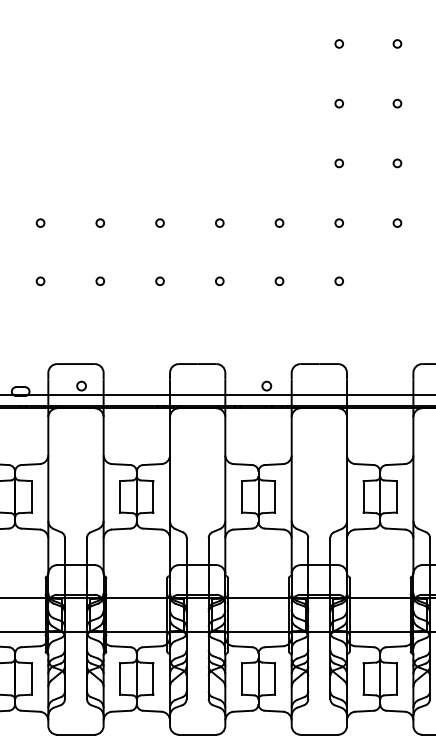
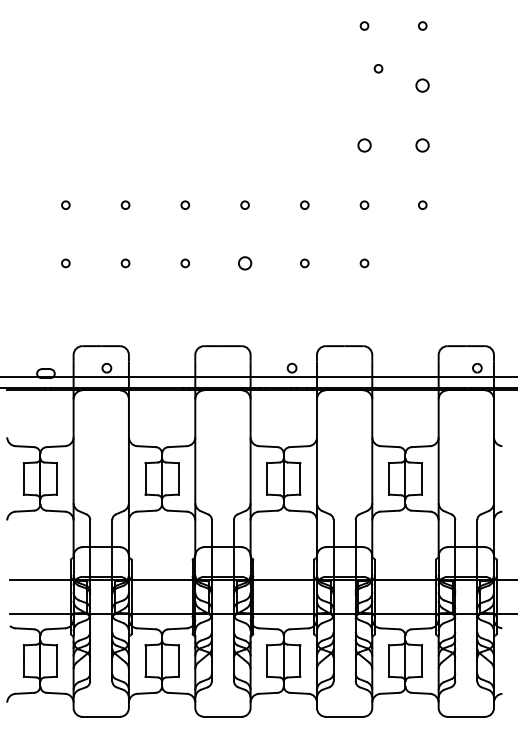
circle: (339, 103) -> (378, 68), moved
circle: (397, 103) -> (422, 85), size x1.6
circle: (339, 163) -> (364, 145), size x1.6
circle: (397, 163) -> (422, 145), size x1.6
circle: (219, 281) -> (244, 263), size x1.6

